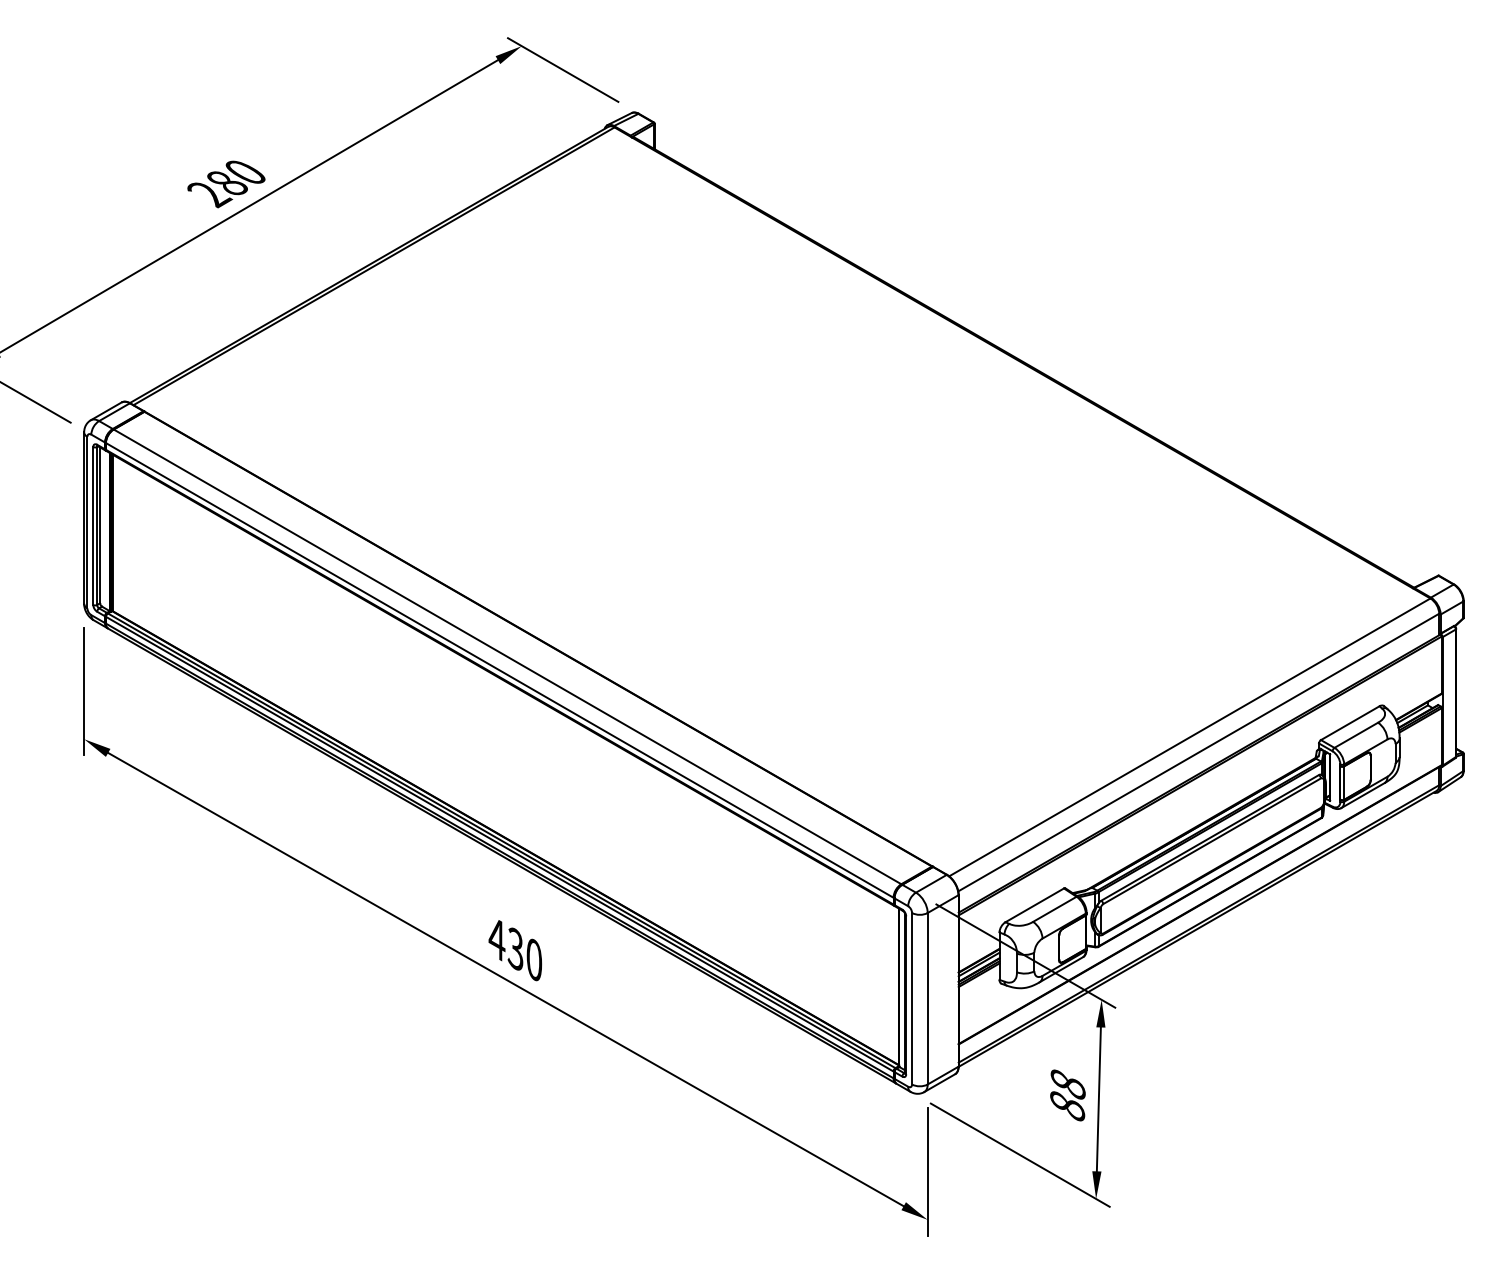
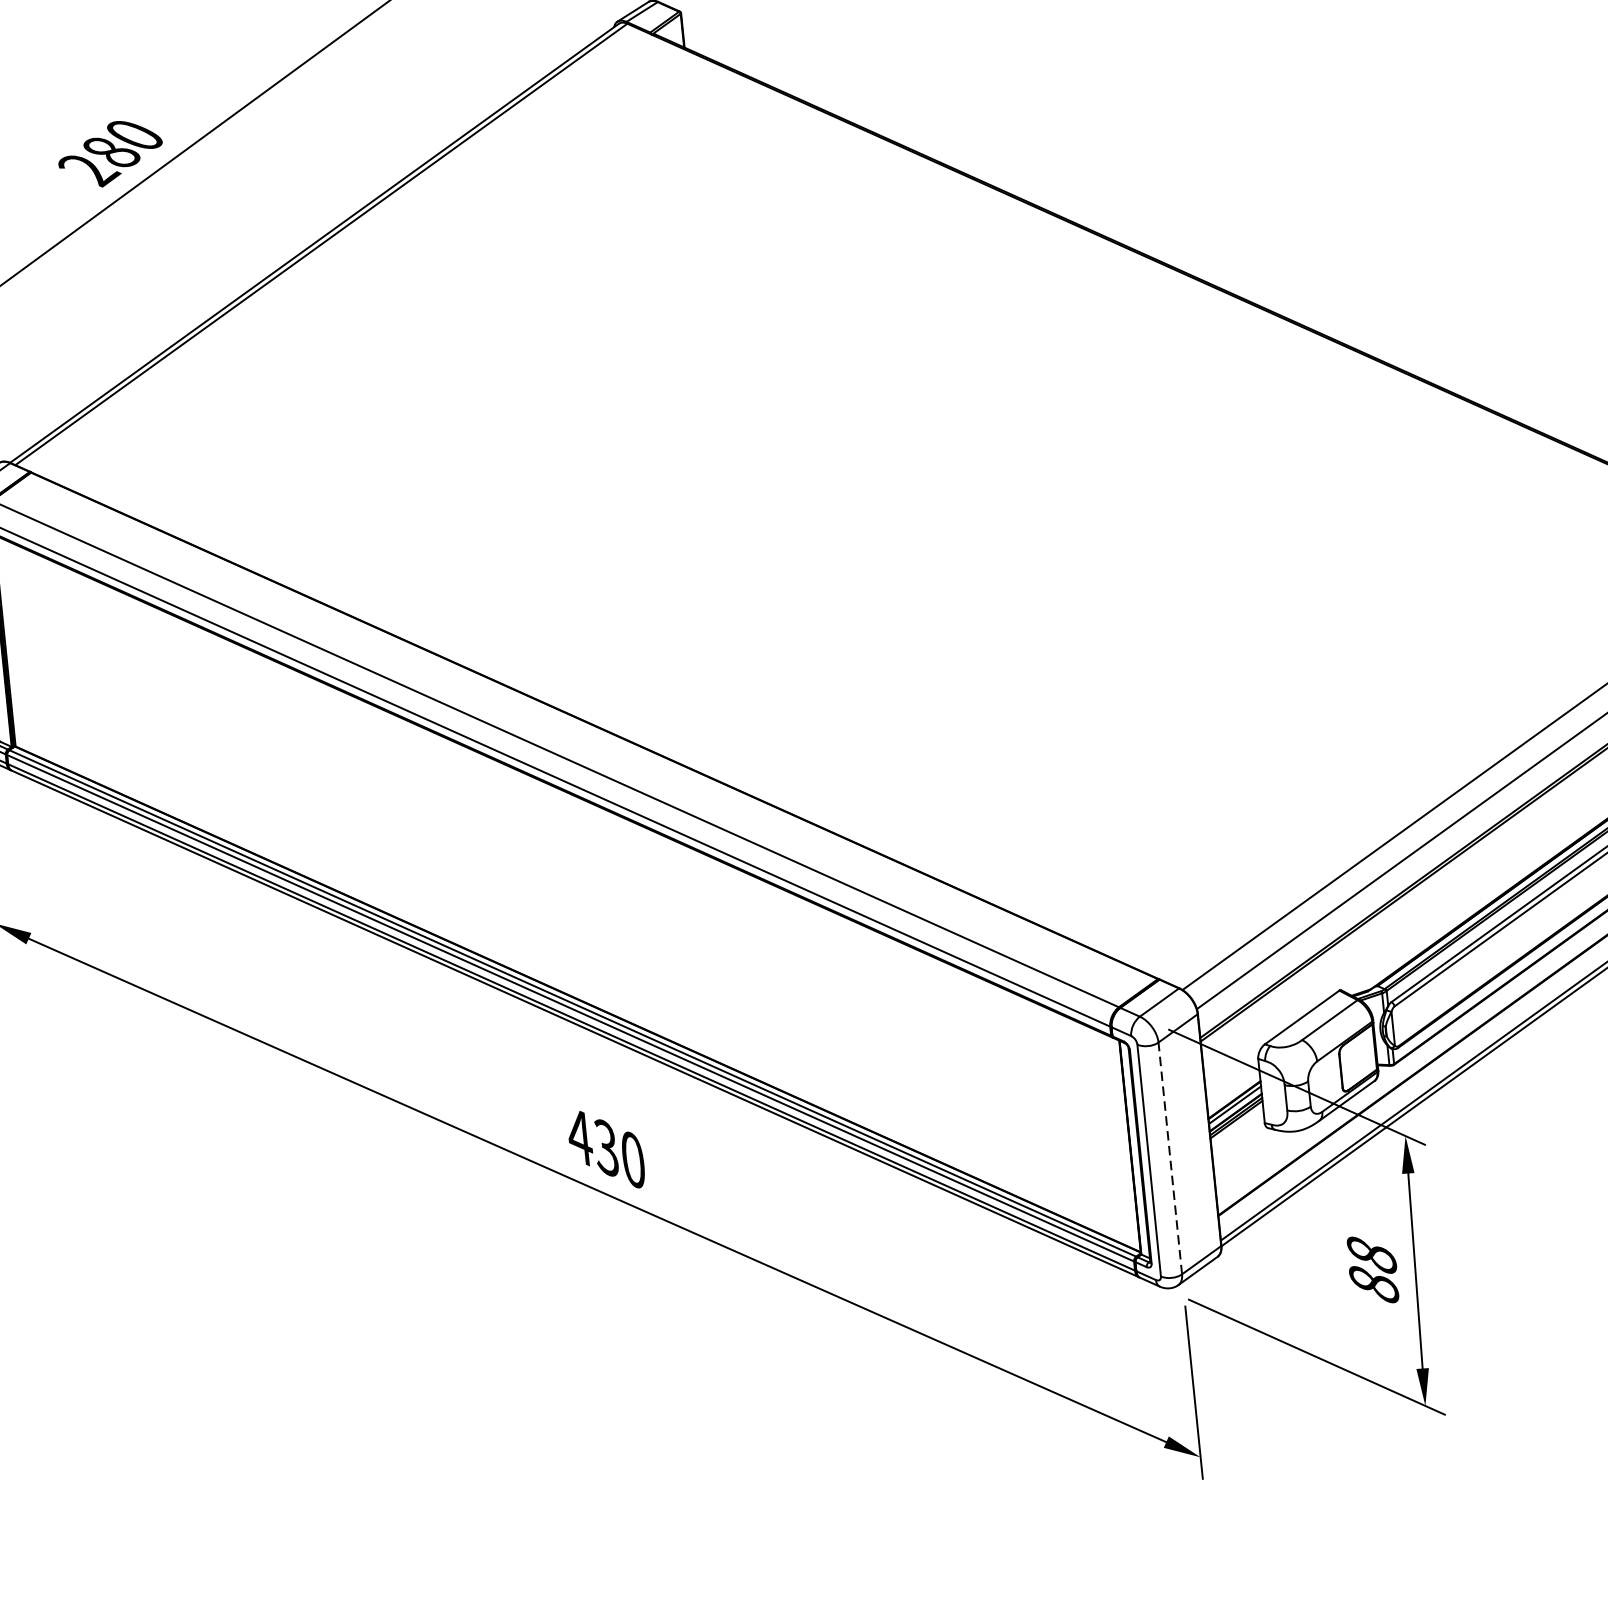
line: (927, 998) -> (1169, 1158), solid -> dashed

